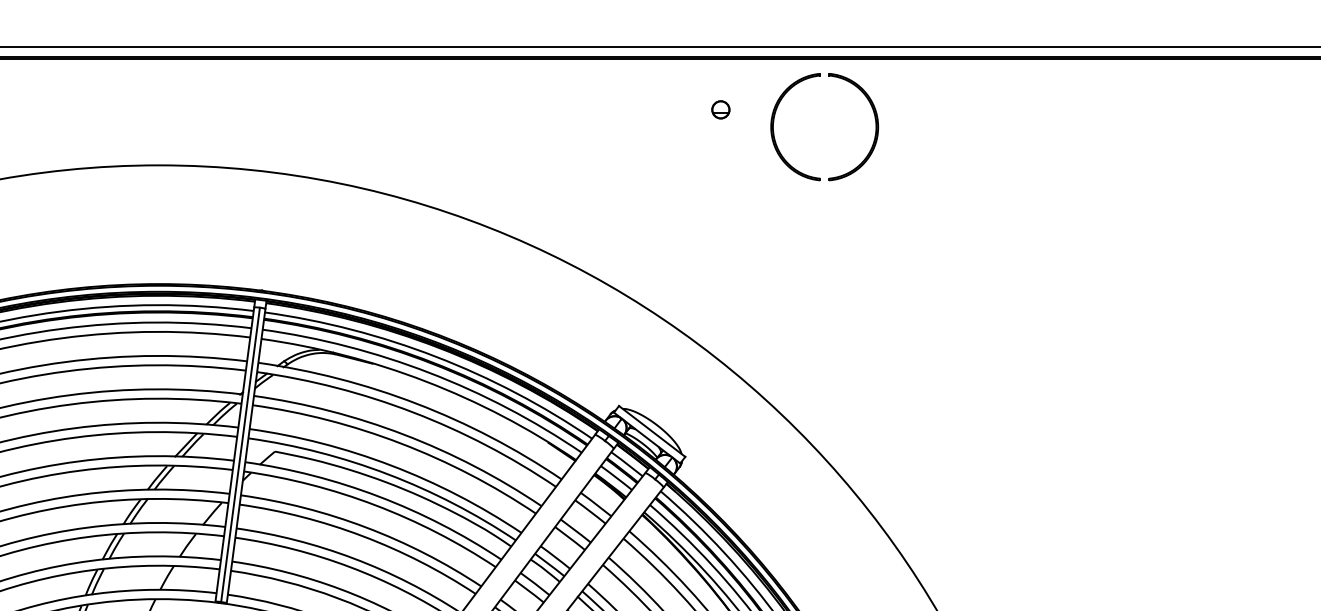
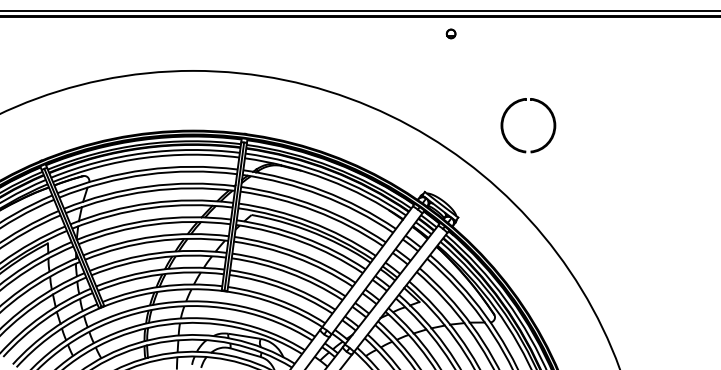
part: (803, 83) -> (517, 103), moved
part: (719, 108) -> (450, 33), moved

